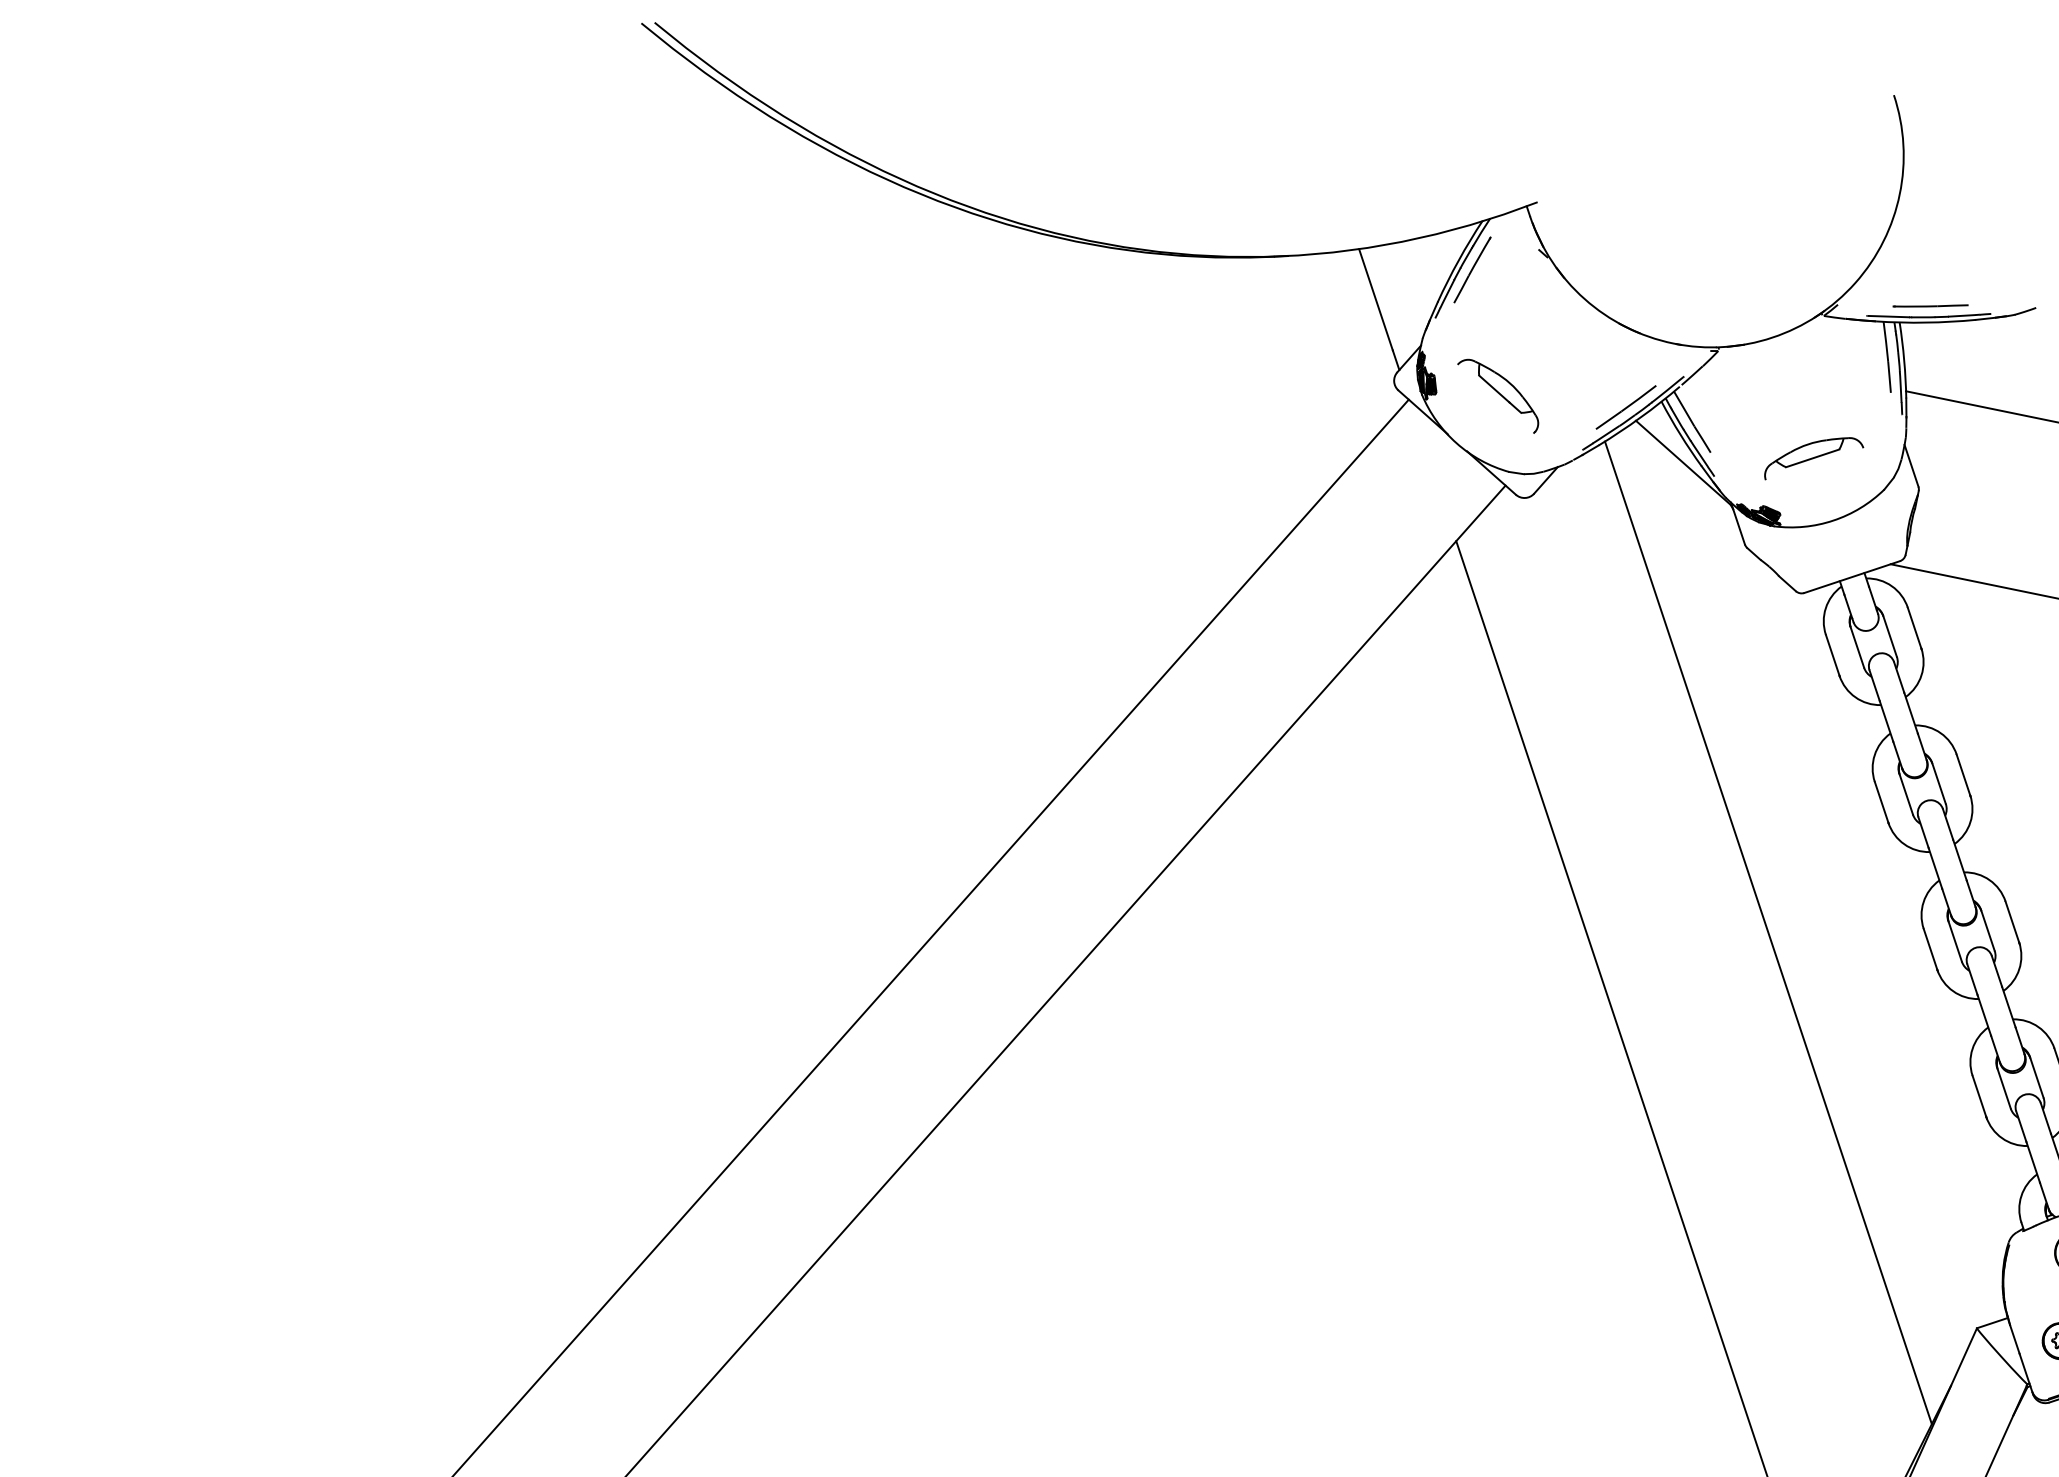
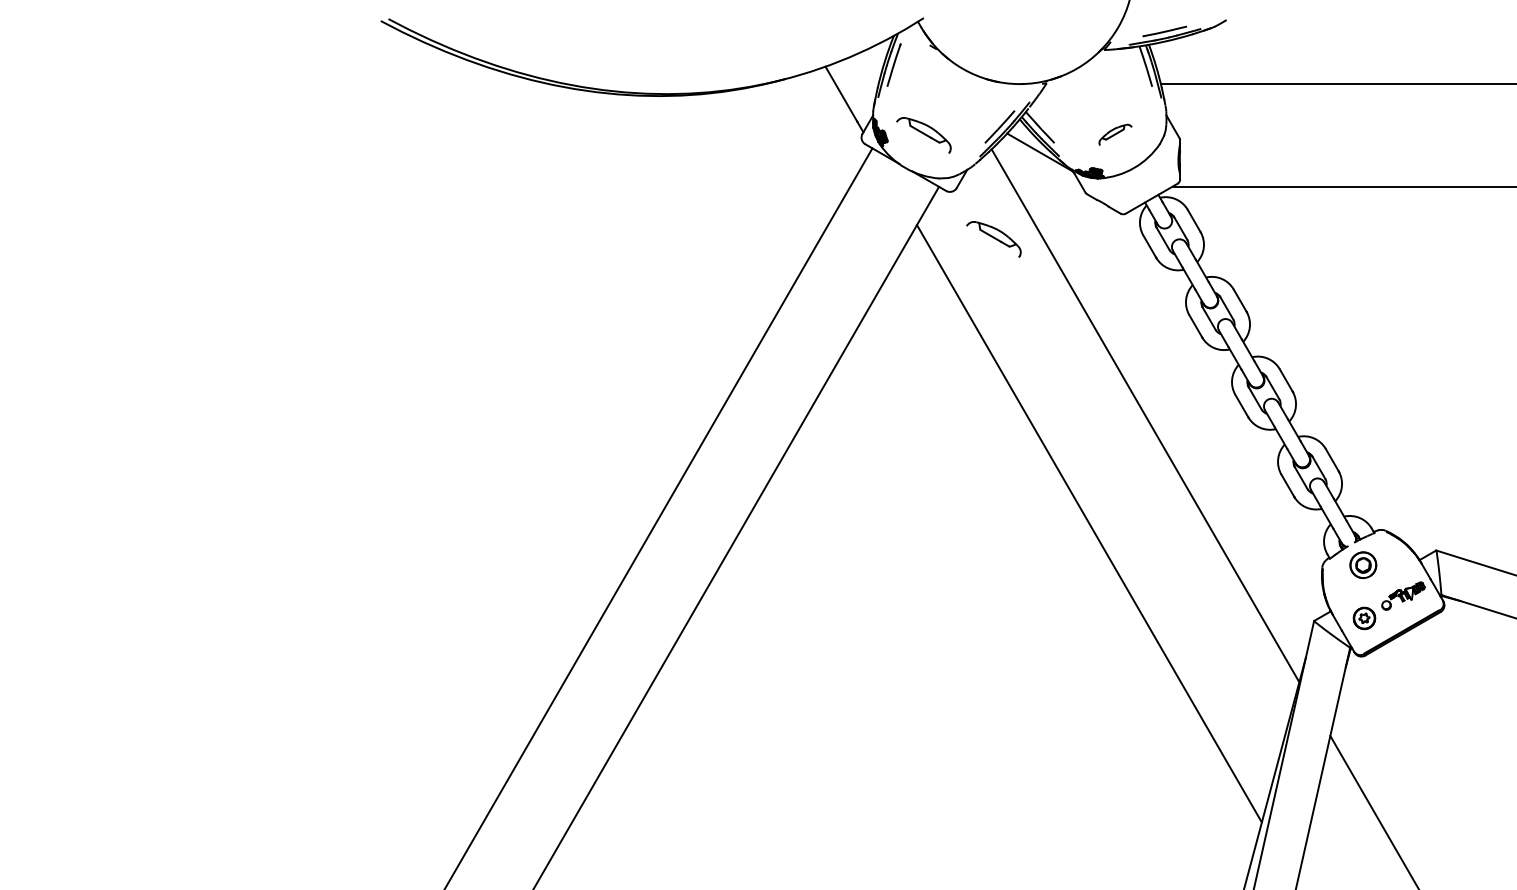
part: (1814, 458) -> (1115, 134), size x0.6
part: (1577, 590) -> (993, 239), added

